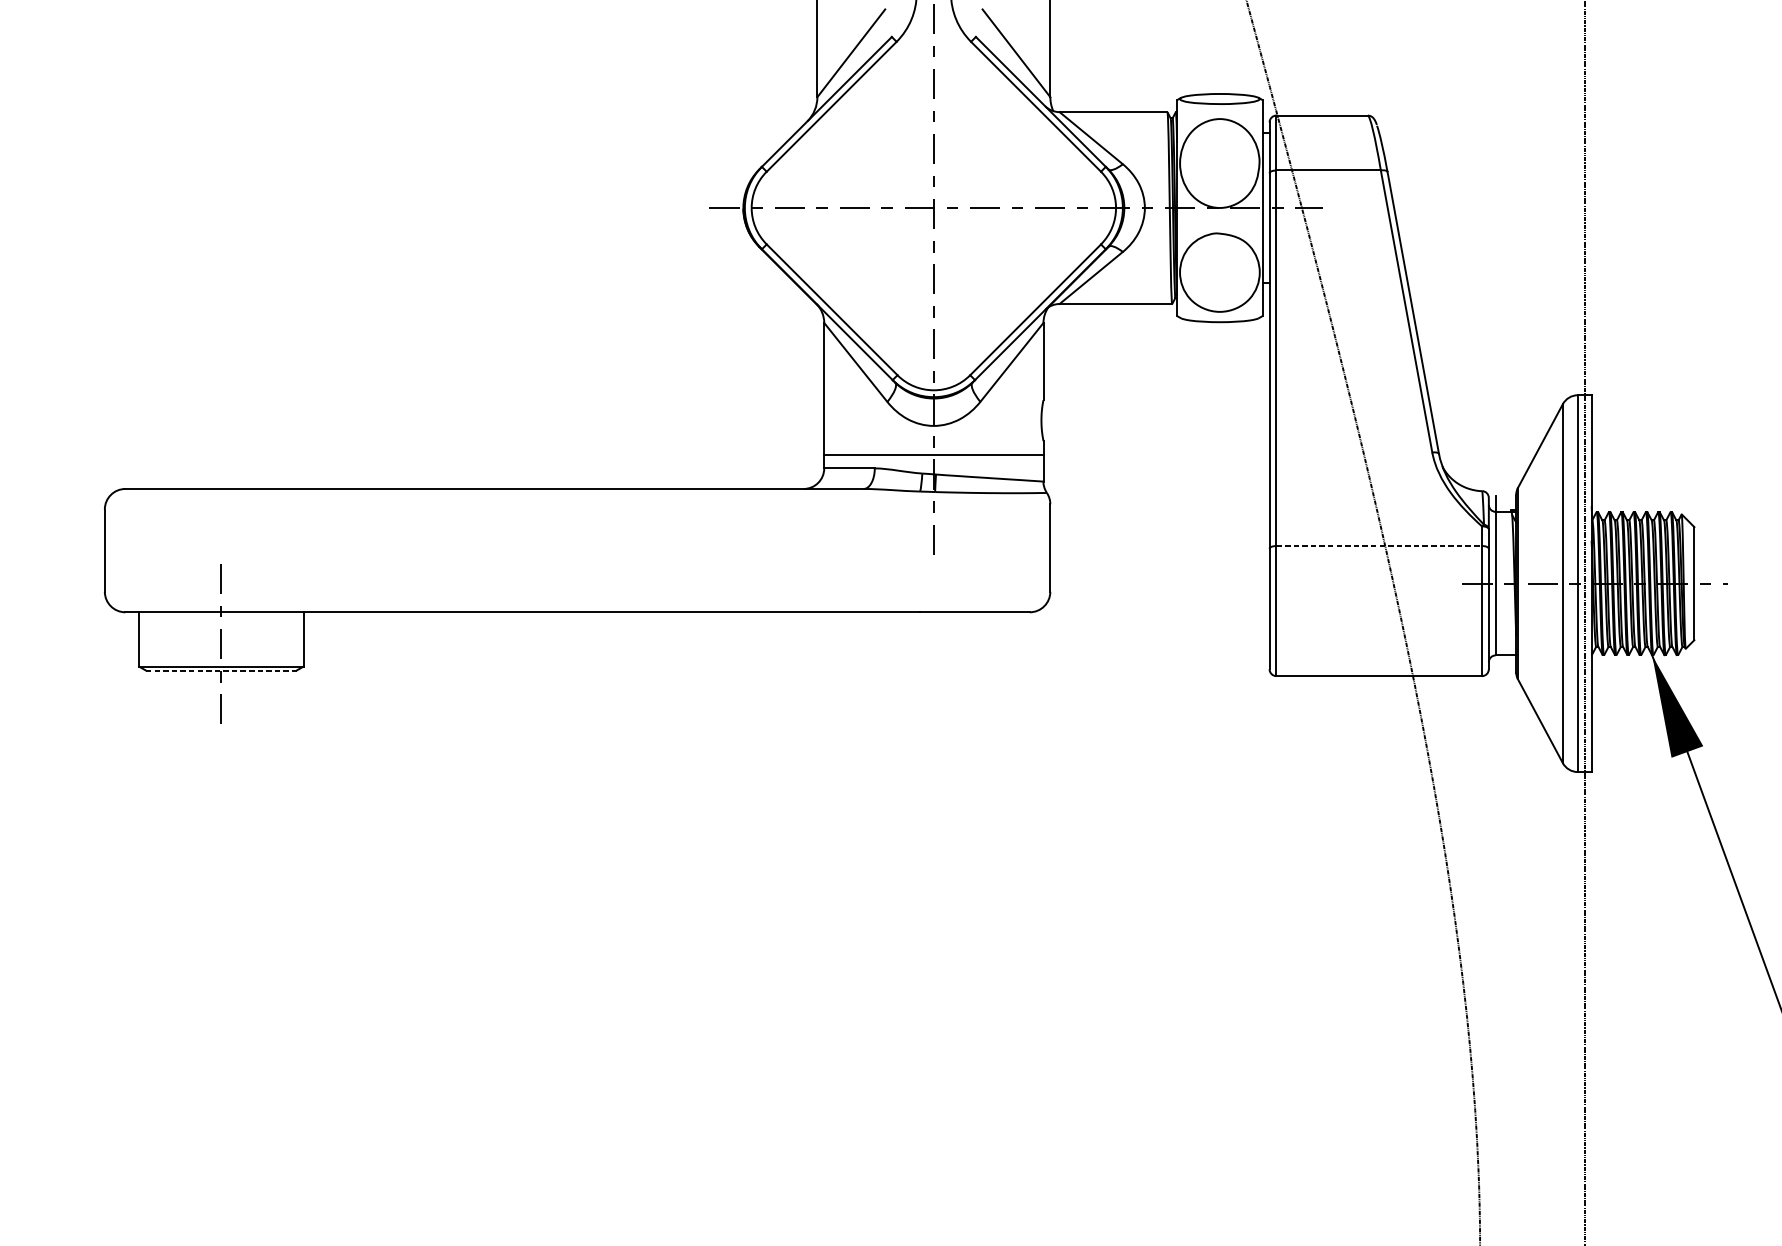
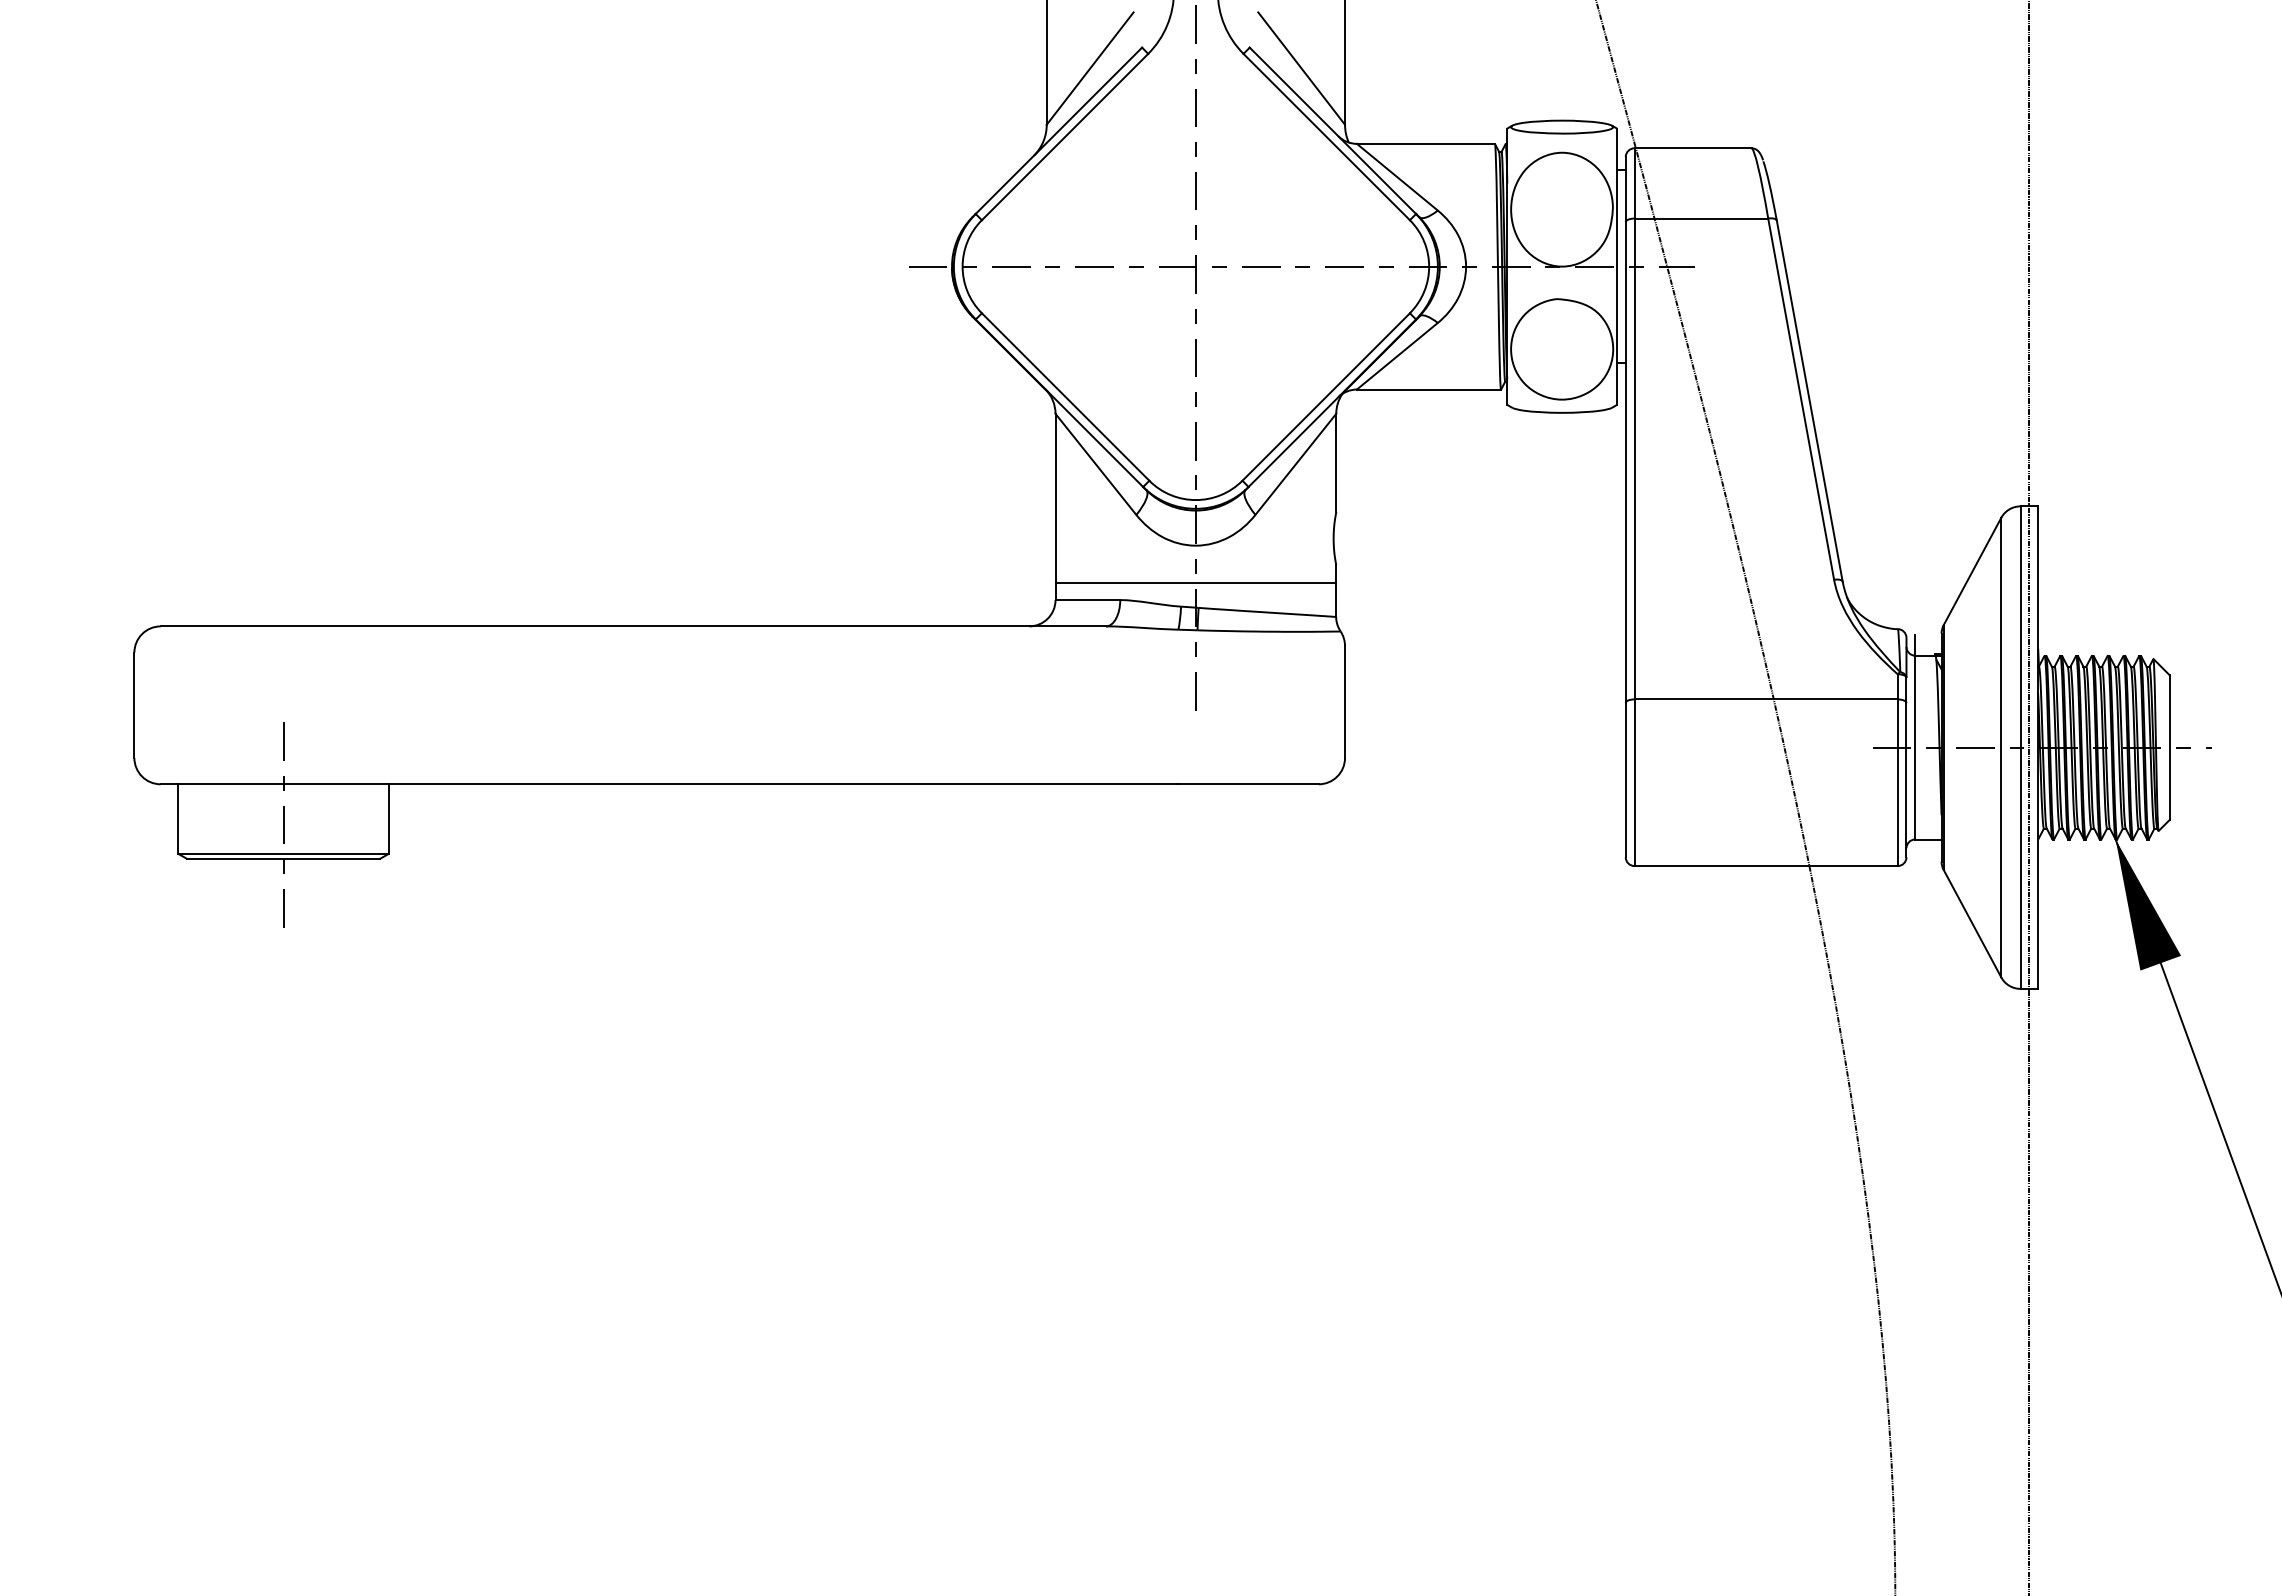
line: (1379, 546) -> (1766, 699), dashed -> solid
line: (222, 670) -> (284, 858), dashed -> solid

